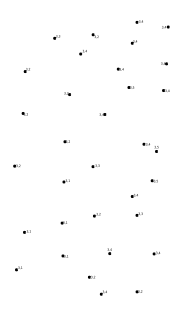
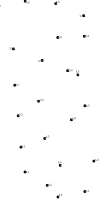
part: (82, 52) -> (18, 15), removed
part: (119, 68) -> (48, 24), removed
part: (150, 147) -> (72, 72), moved
part: (138, 214) -> (77, 132), removed

